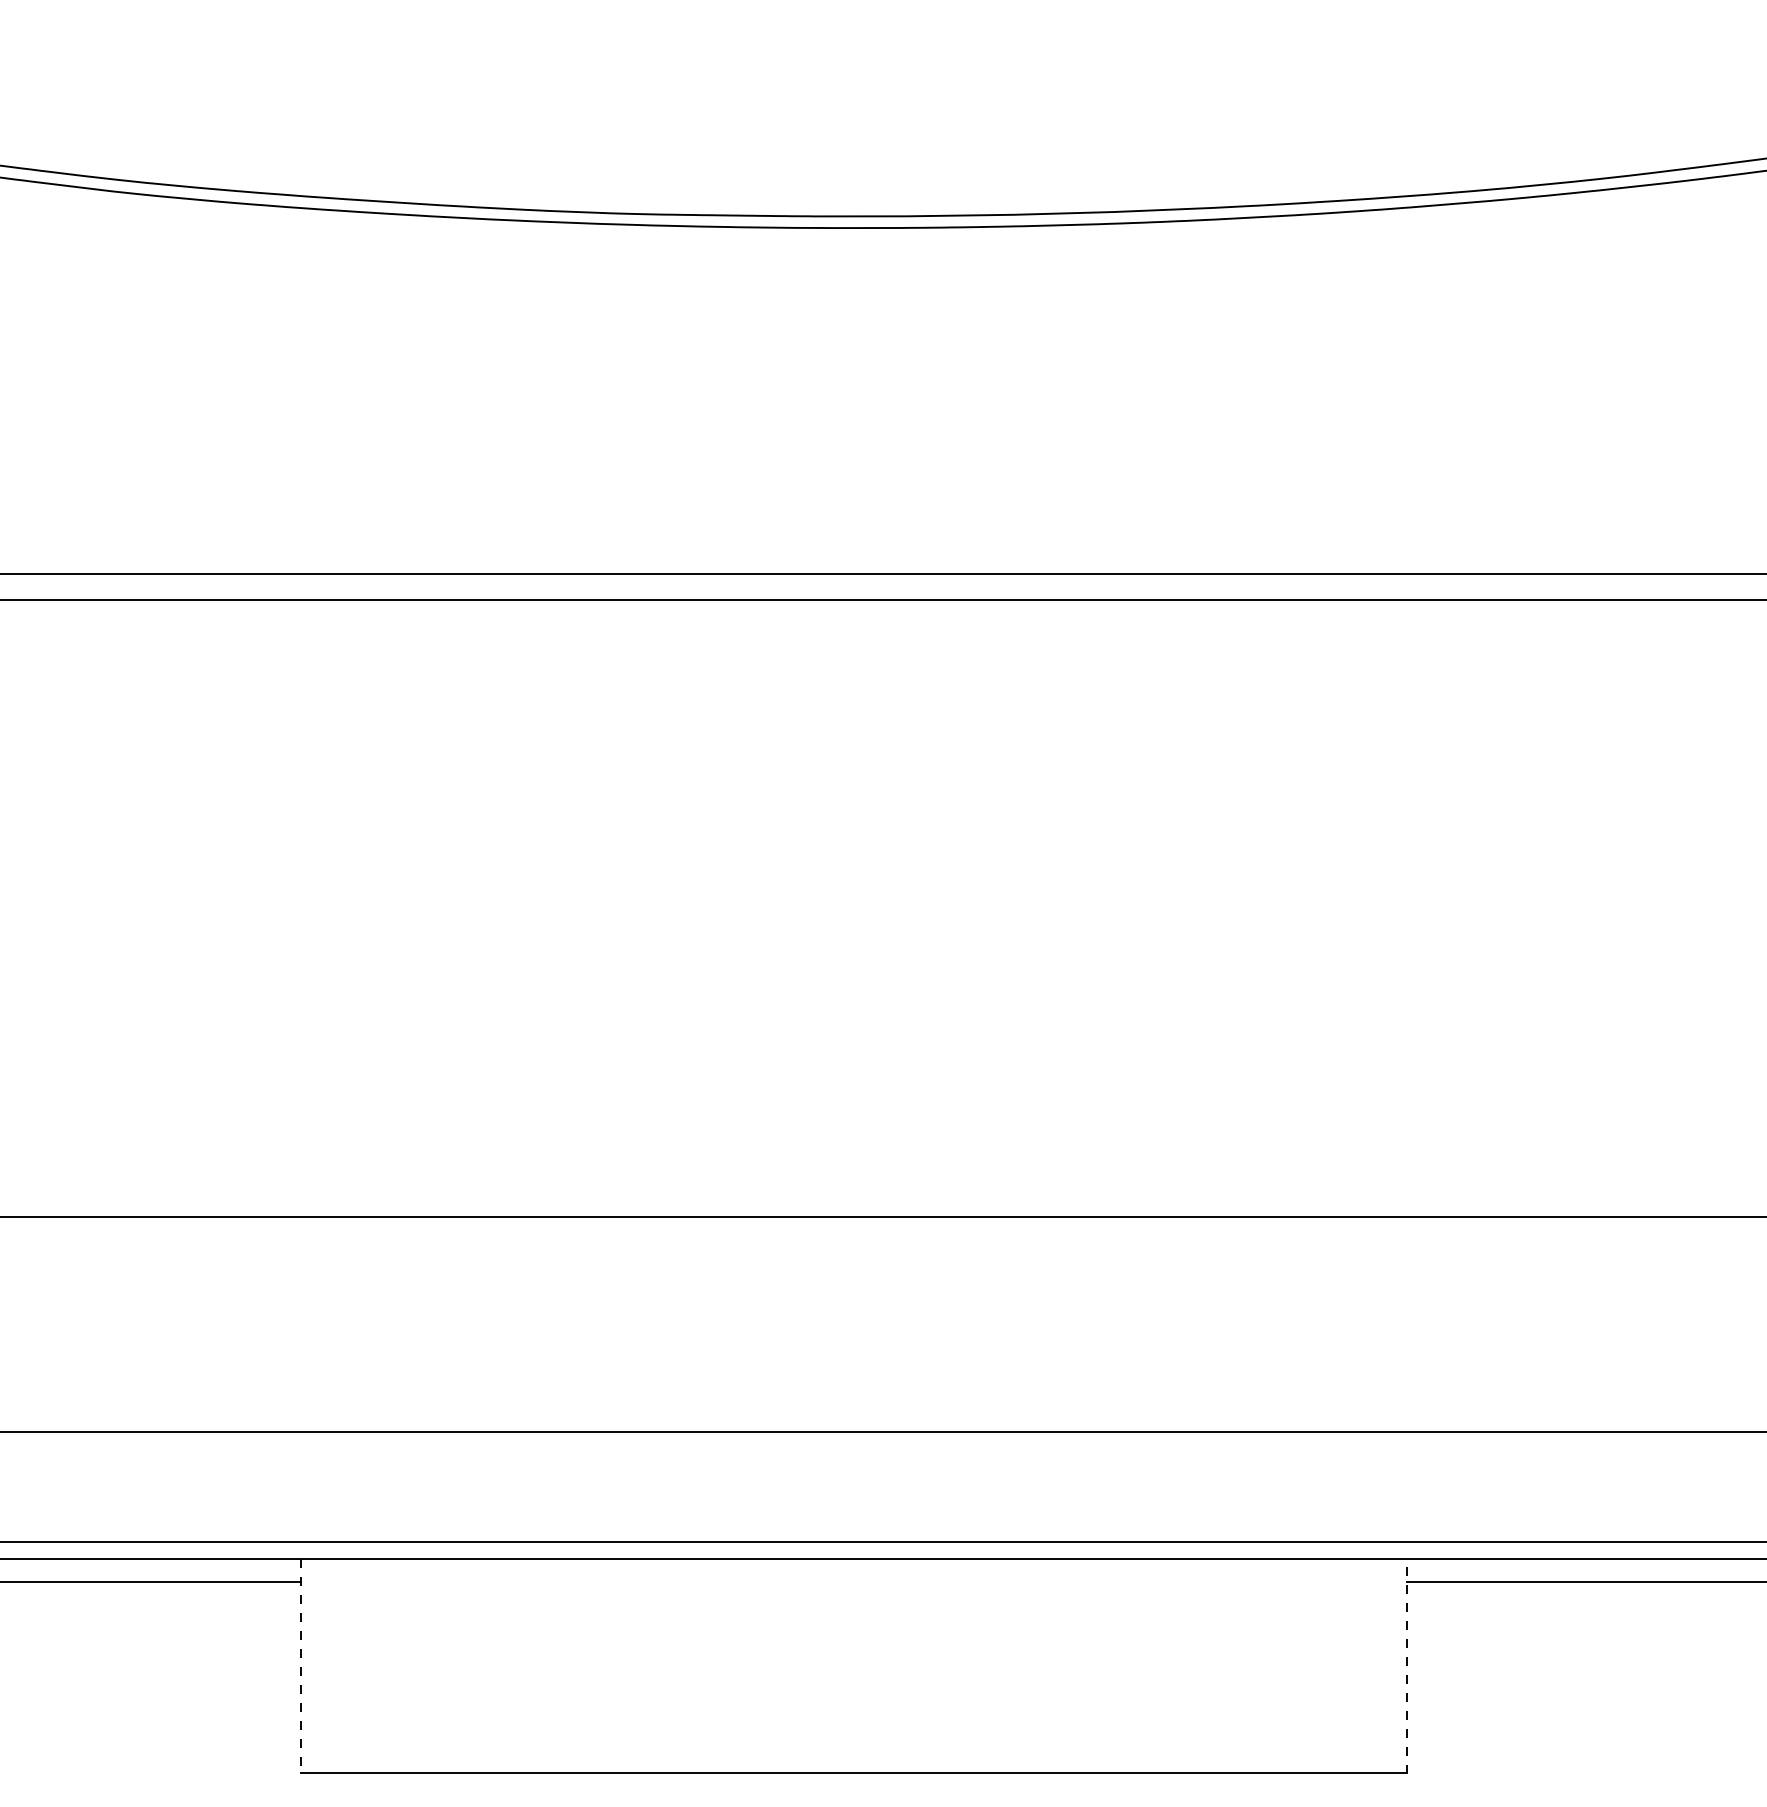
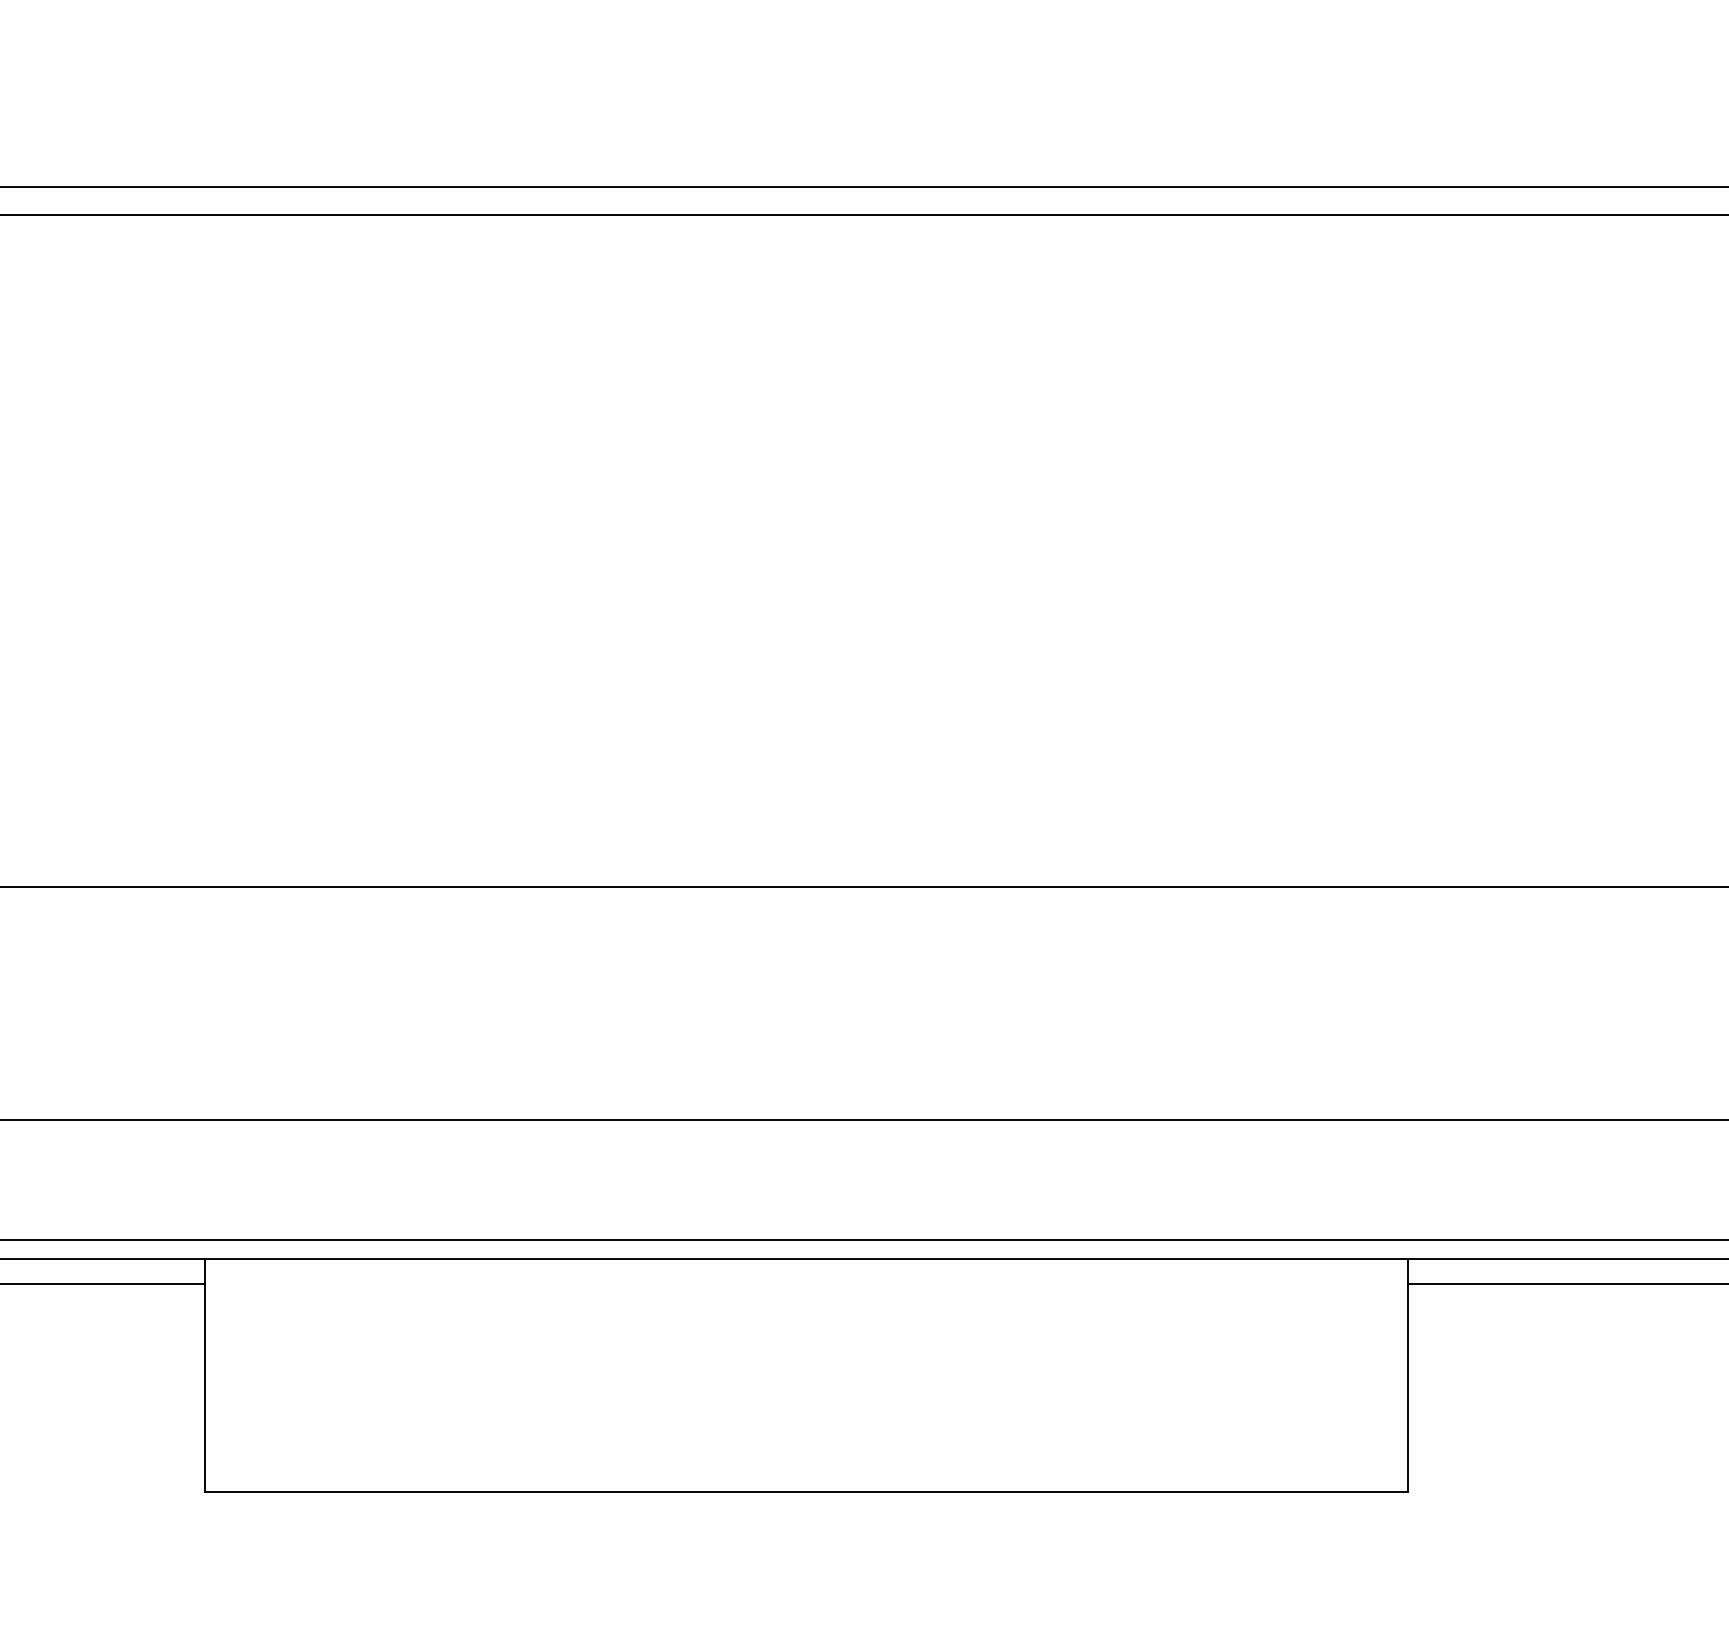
line: (1406, 1665) -> (1407, 1374), dashed -> solid
line: (301, 1666) -> (205, 1375), dashed -> solid

